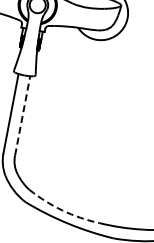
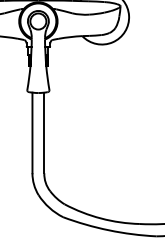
line: (22, 115) -> (44, 132), dashed -> solid
arc: (62, 210) -> (101, 218), dashed -> solid

